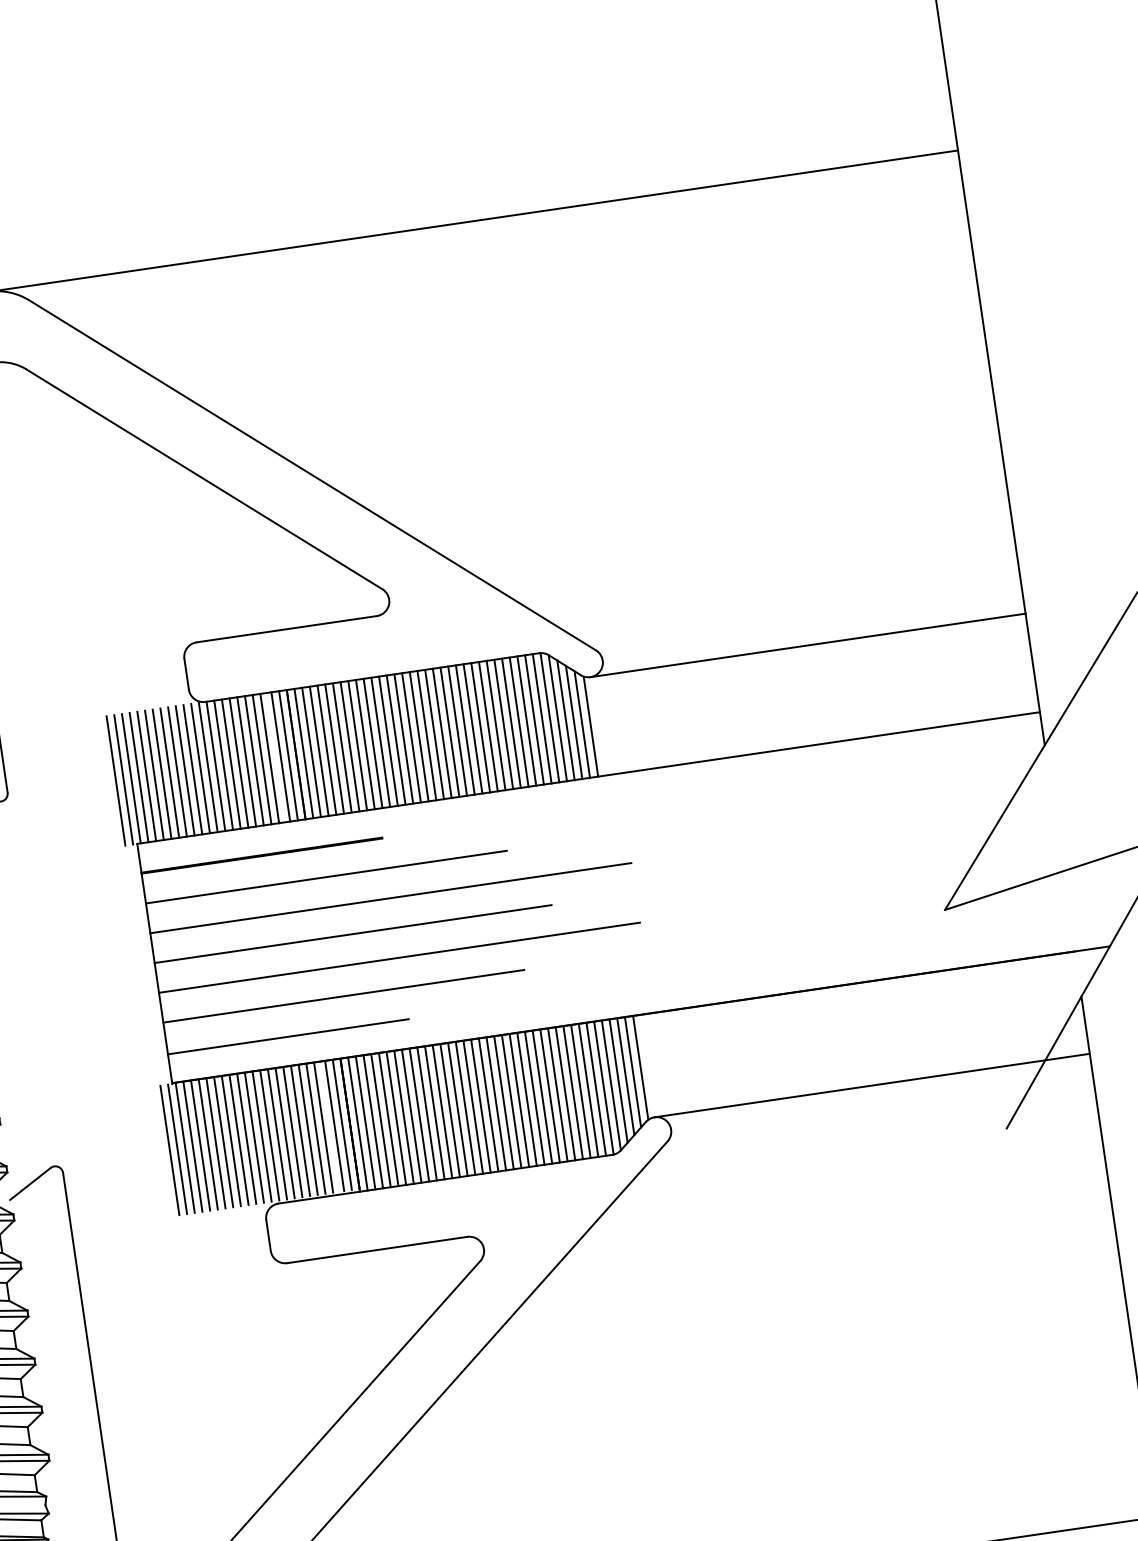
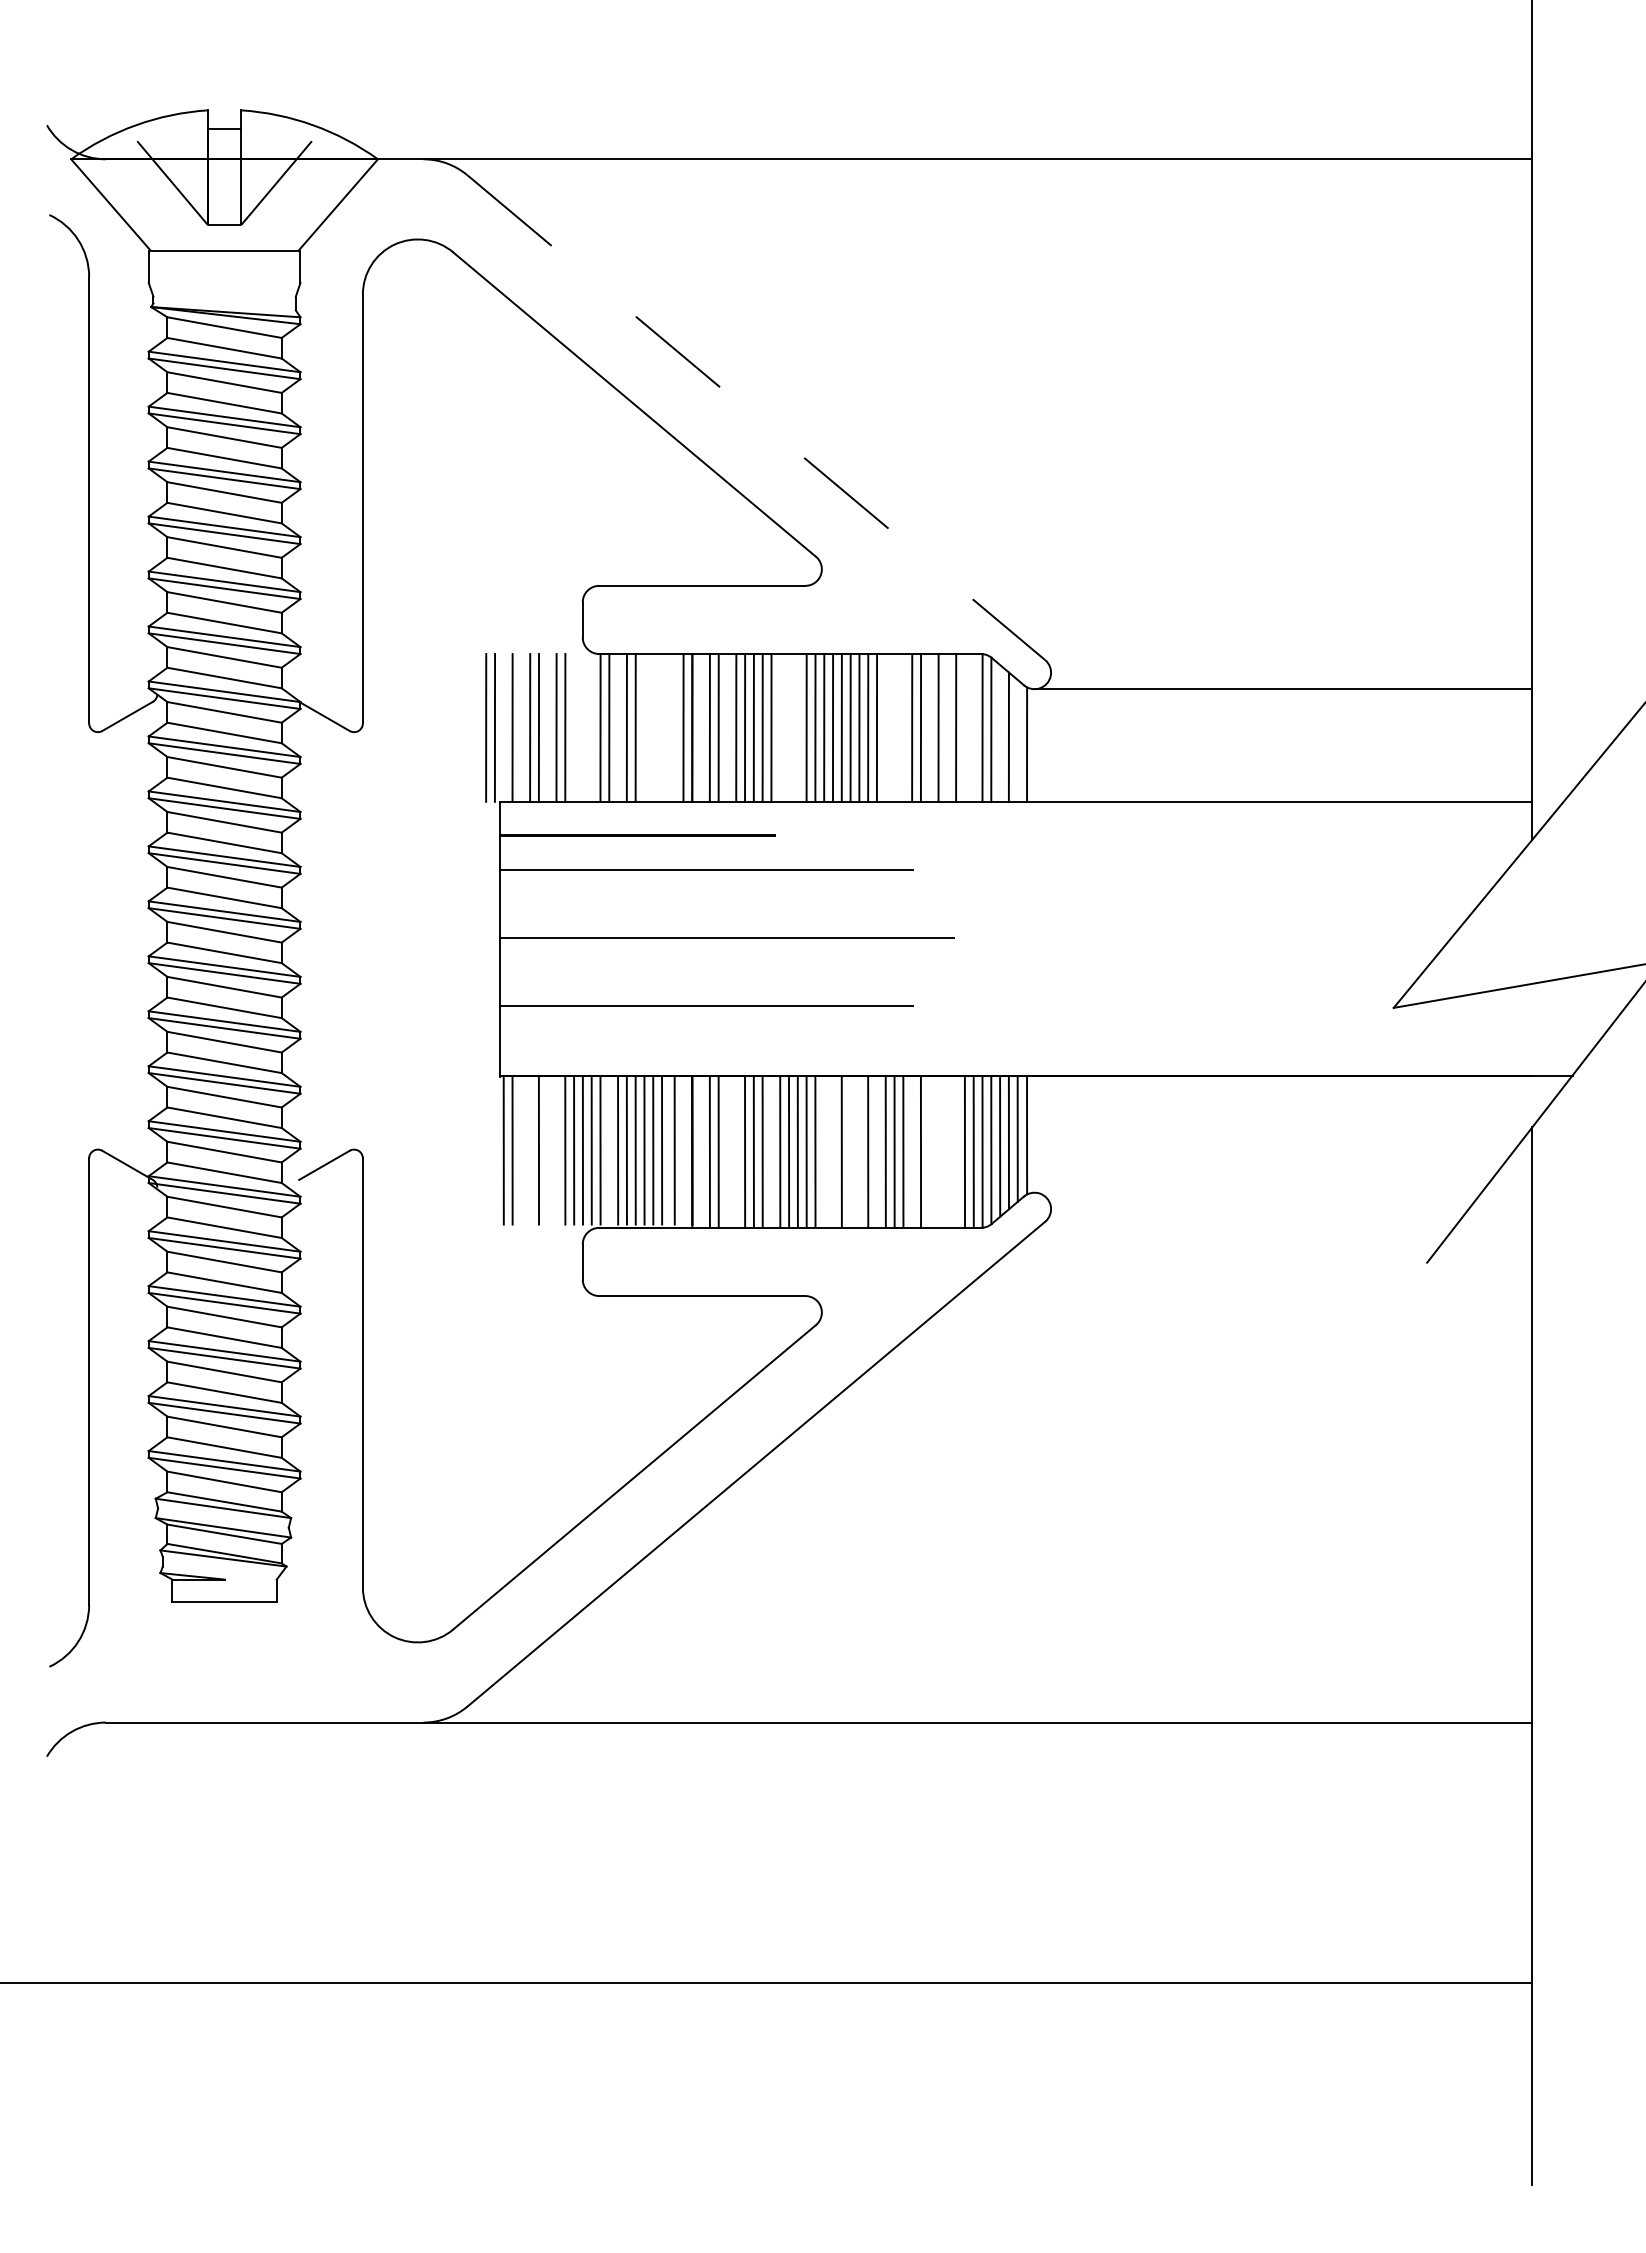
line: (312, 475) -> (756, 417), solid -> dashed
line: (534, 719) -> (964, 727), removed
line: (542, 719) -> (973, 728), removed
line: (566, 720) -> (1000, 733), removed
line: (519, 721) -> (947, 727), removed
line: (503, 724) -> (929, 727), removed
line: (582, 724) -> (1017, 740), removed
line: (480, 727) -> (903, 727), removed
line: (472, 728) -> (894, 727), removed
line: (465, 729) -> (885, 727), removed
line: (388, 740) -> (797, 727), removed
line: (381, 741) -> (789, 727), removed
line: (373, 743) -> (780, 727), removed
line: (326, 749) -> (727, 727), removed
line: (304, 753) -> (701, 727), removed
line: (280, 756) -> (674, 727), removed
line: (270, 758) -> (662, 727), removed
line: (262, 759) -> (653, 727), removed
line: (254, 760) -> (644, 727), removed
line: (231, 763) -> (618, 727), removed
line: (208, 767) -> (591, 727), removed
line: (200, 768) -> (582, 727), removed
line: (193, 769) -> (574, 727), removed
line: (169, 772) -> (547, 727), removed
line: (146, 776) -> (521, 727), removed
line: (131, 778) -> (503, 727), removed
line: (390, 898) -> (774, 904), removed
line: (399, 957) -> (774, 972), removed
line: (288, 1036) -> (637, 1042), removed
line: (872, 1085) -> (1283, 1192), removed
line: (581, 1091) -> (956, 1151), removed
line: (573, 1092) -> (947, 1151), removed
line: (565, 1093) -> (938, 1151), removed
line: (557, 1094) -> (929, 1151), removed
line: (542, 1096) -> (912, 1151), removed
line: (511, 1101) -> (876, 1151), removed
line: (496, 1103) -> (859, 1151), removed
line: (488, 1104) -> (850, 1151), removed
line: (472, 1107) -> (832, 1151), removed
line: (465, 1108) -> (824, 1151), removed
line: (419, 1114) -> (771, 1151), removed
line: (388, 1119) -> (736, 1151), removed
line: (380, 1120) -> (727, 1151), removed
line: (358, 1123) -> (701, 1151), removed
line: (342, 1125) -> (683, 1150), removed
line: (277, 1134) -> (609, 1150), removed
line: (231, 1141) -> (556, 1150), removed
line: (223, 1142) -> (547, 1150), removed
line: (208, 1144) -> (530, 1150), removed
line: (200, 1145) -> (521, 1150), removed
line: (177, 1149) -> (494, 1150), removed
line: (170, 1150) -> (486, 1150), removed

